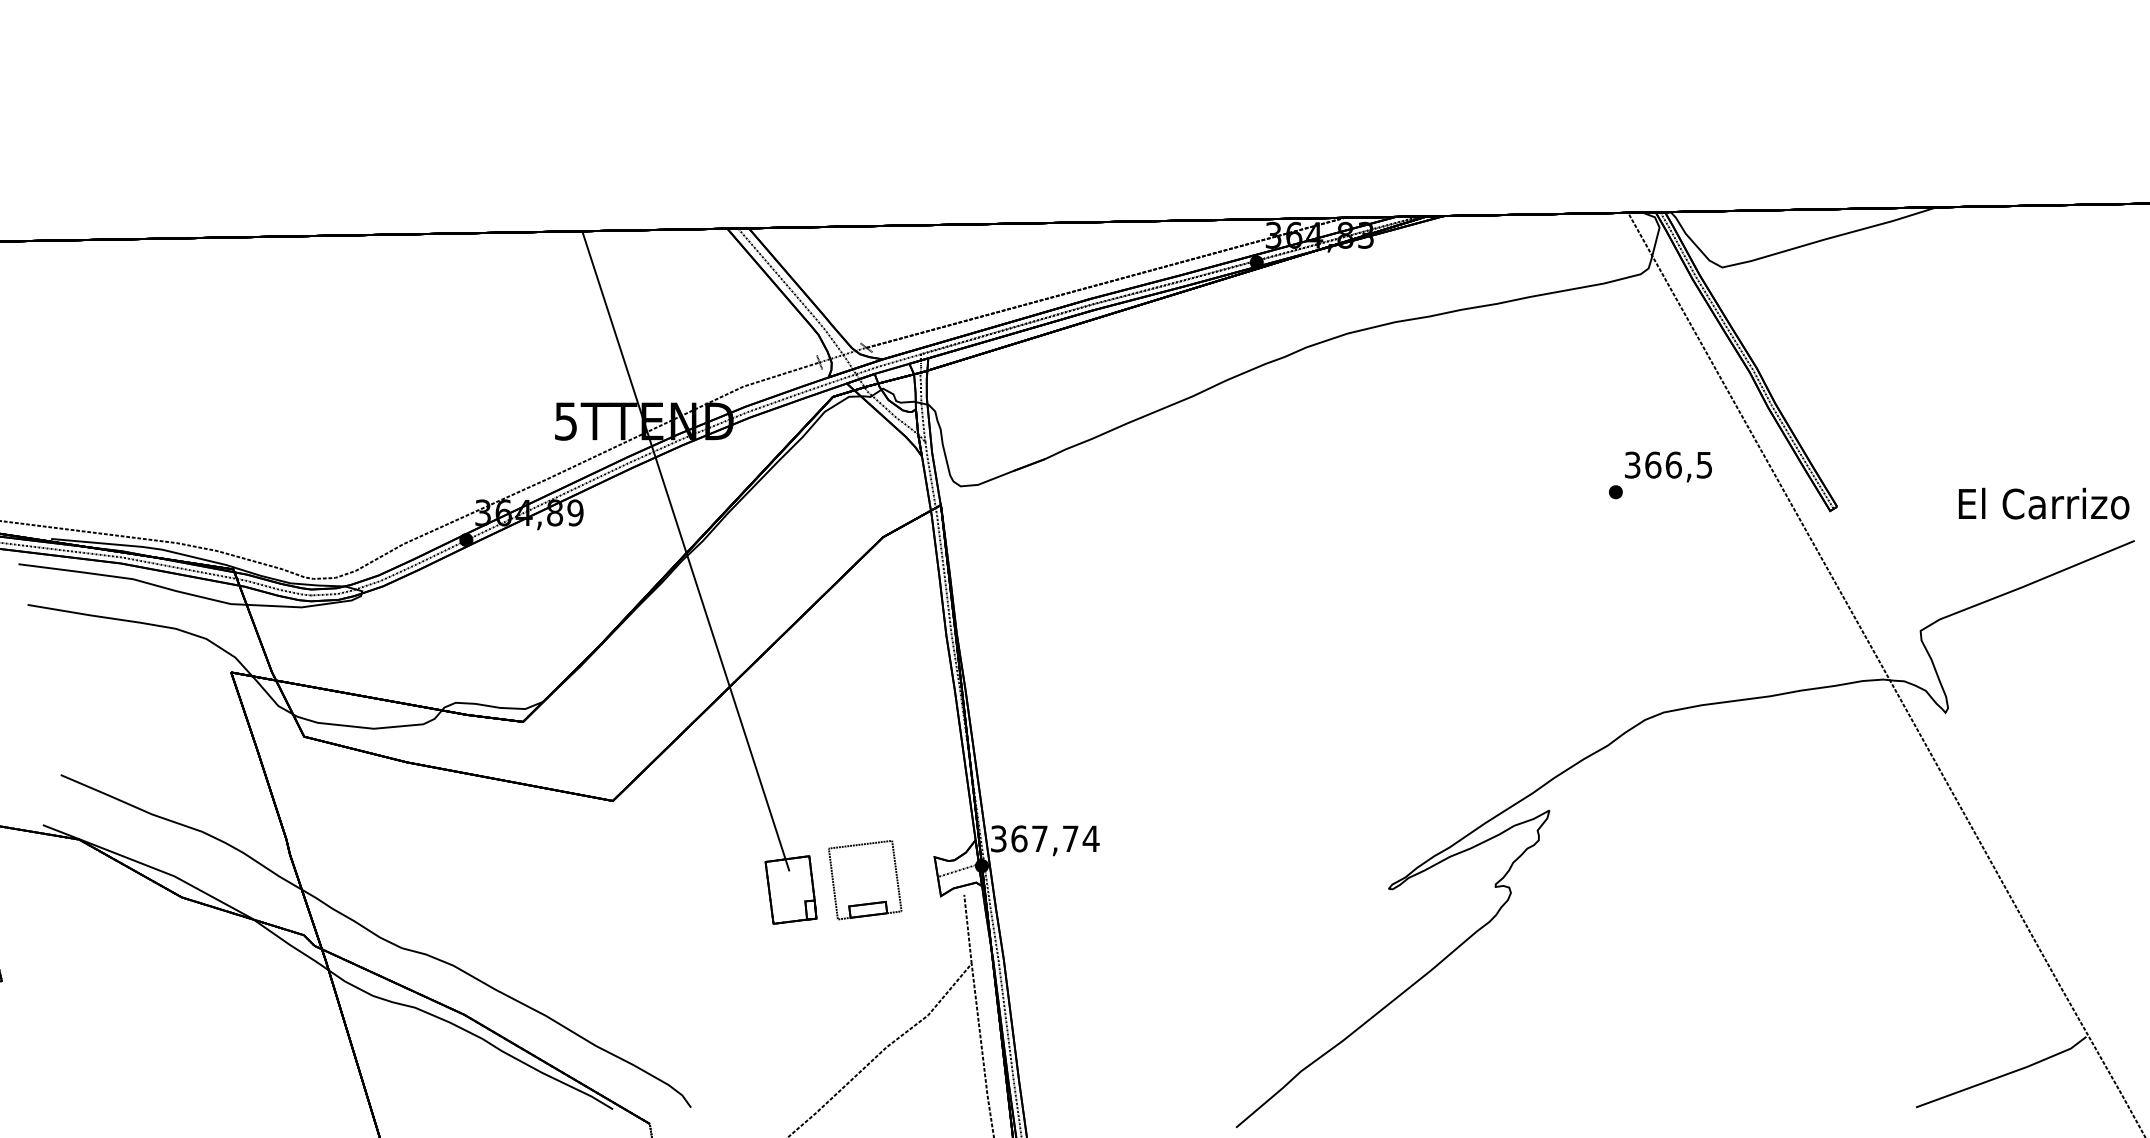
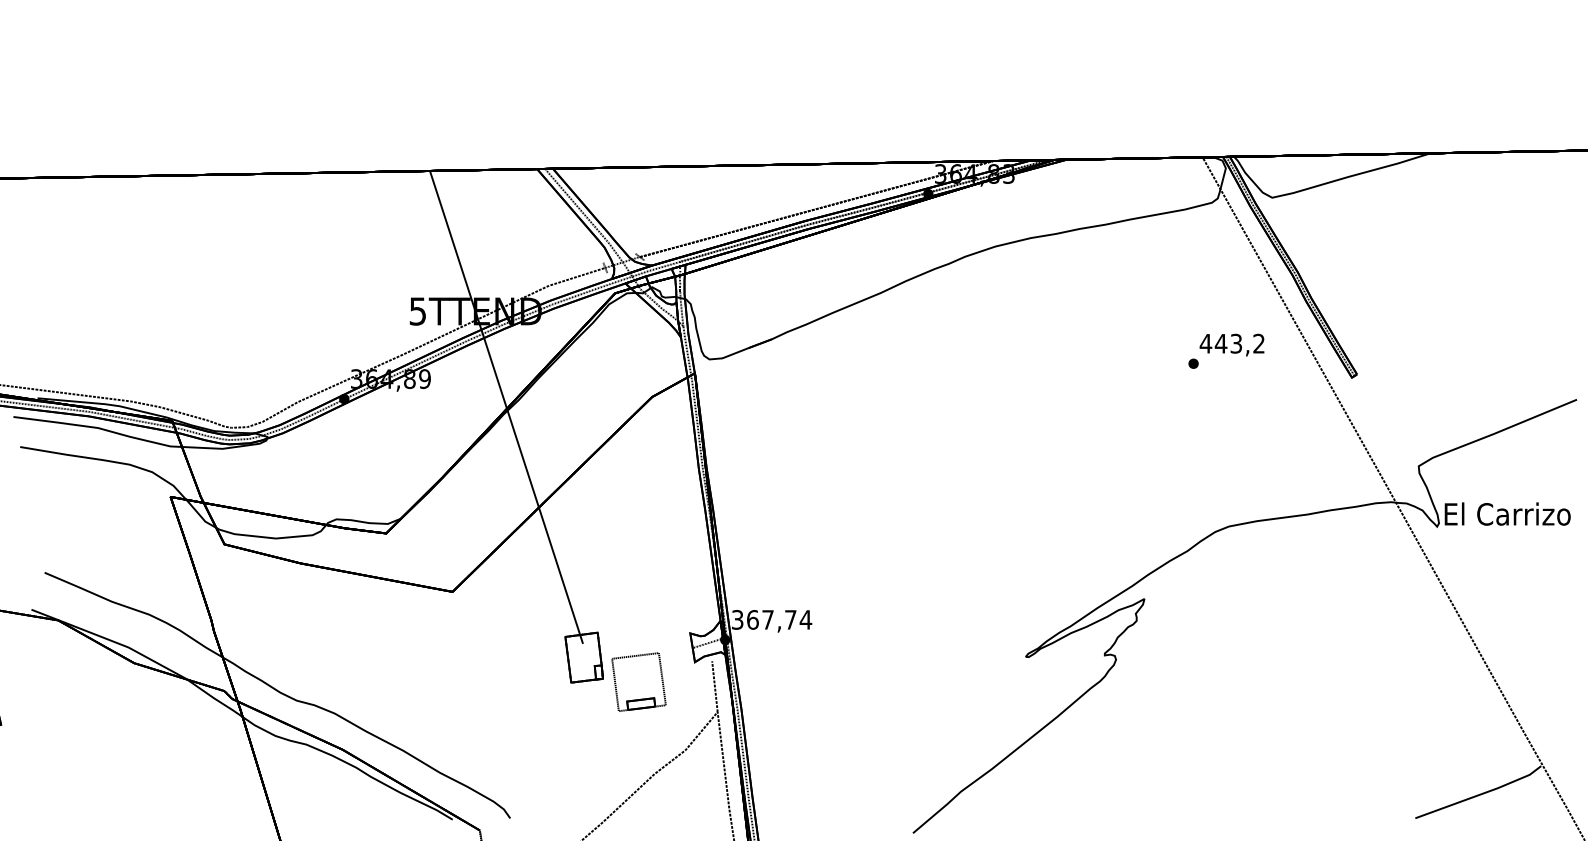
text: (1667, 464) -> (1231, 343), 366,5 -> 443,2
text: (2043, 503) -> (1507, 513), moved
part: (870, 902) -> (642, 698), moved

